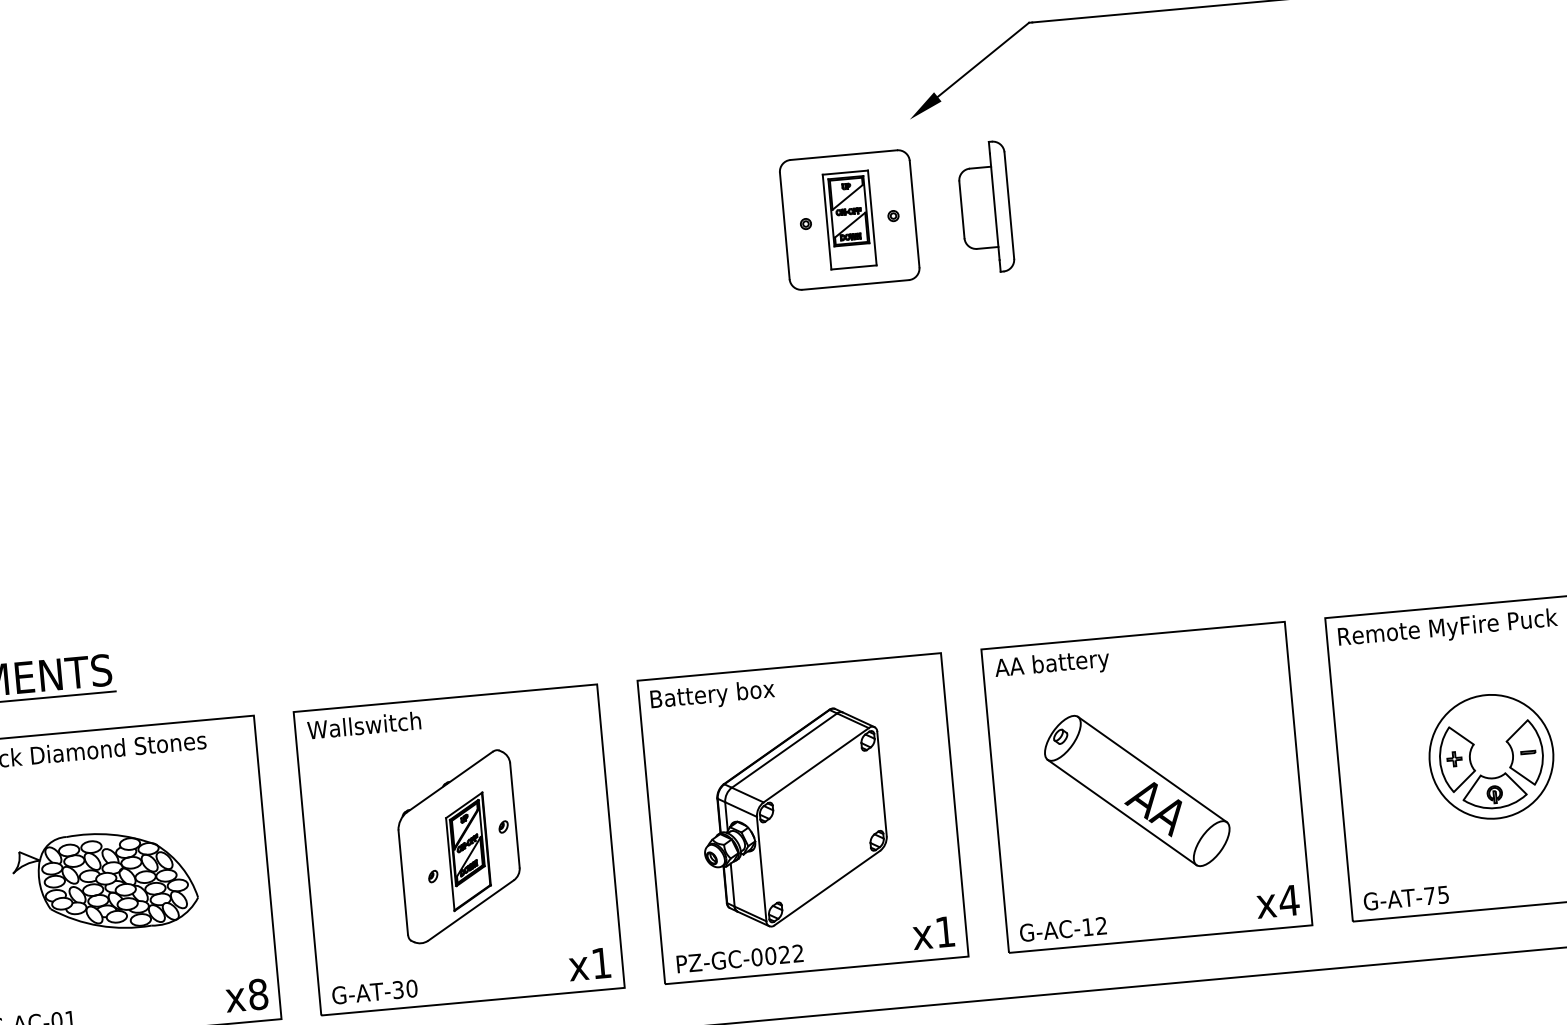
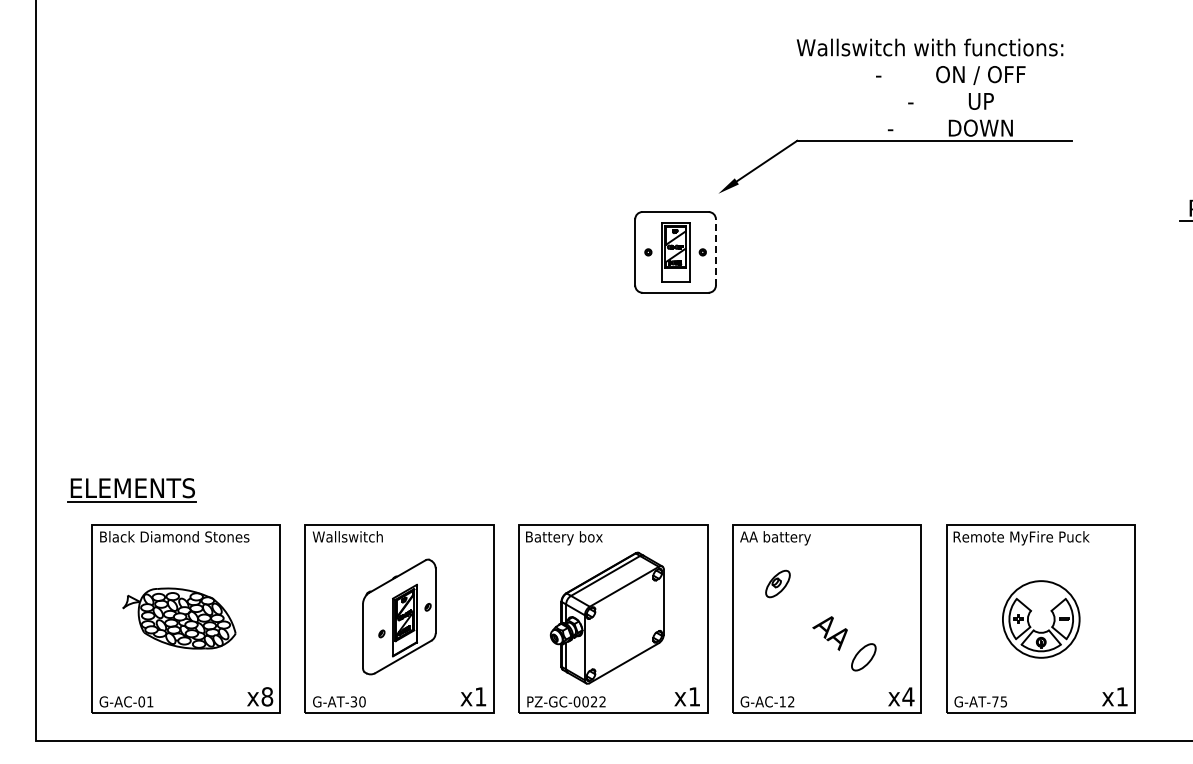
part: (984, 207) -> (759, 252), removed
line: (913, 212) -> (715, 251), solid -> dashed
line: (1152, 768) -> (831, 607), removed
line: (1122, 811) -> (810, 632), removed

